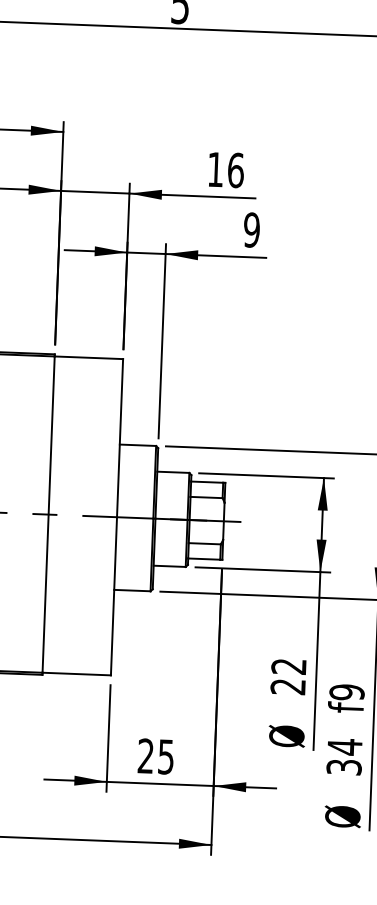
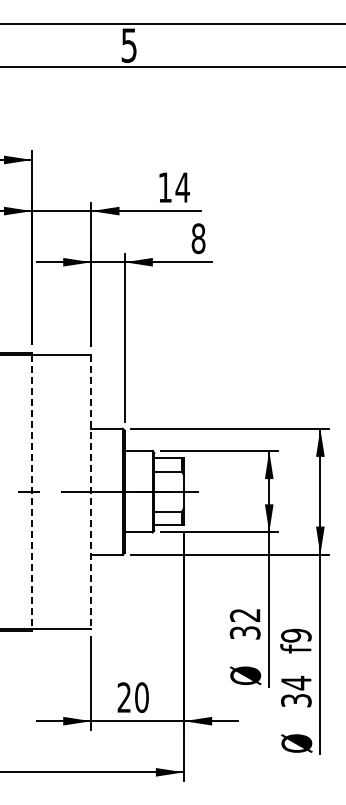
text: (235, 170) -> (182, 187), 16 -> 14
text: (251, 229) -> (198, 238), 9 -> 8
line: (49, 515) -> (32, 492), solid -> dashed
line: (117, 518) -> (91, 492), solid -> dashed
text: (288, 686) -> (245, 632), 22 -> 32
text: (165, 756) -> (141, 697), 25 -> 20

